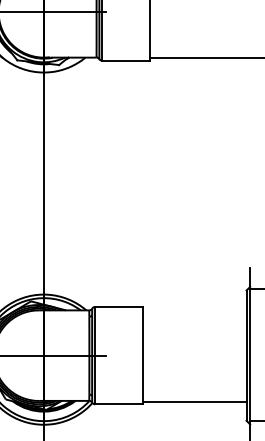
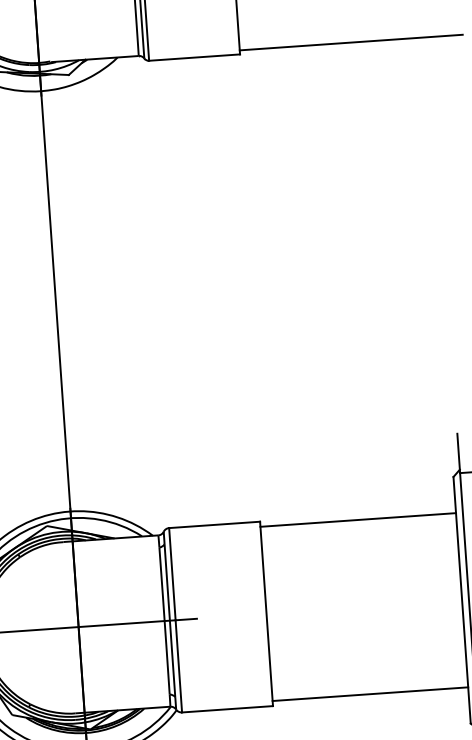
line: (194, 309) -> (357, 519), added

